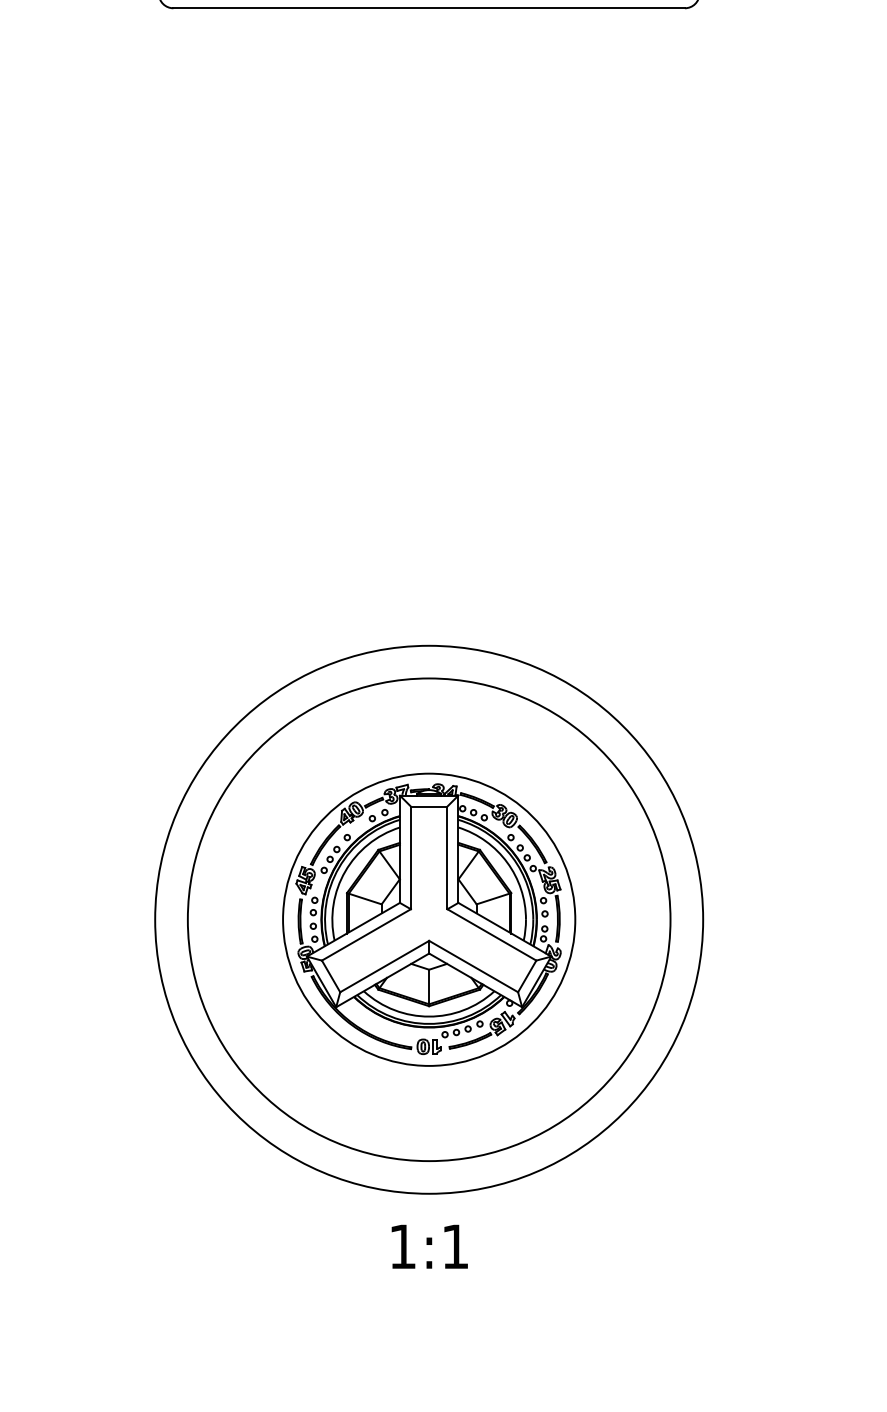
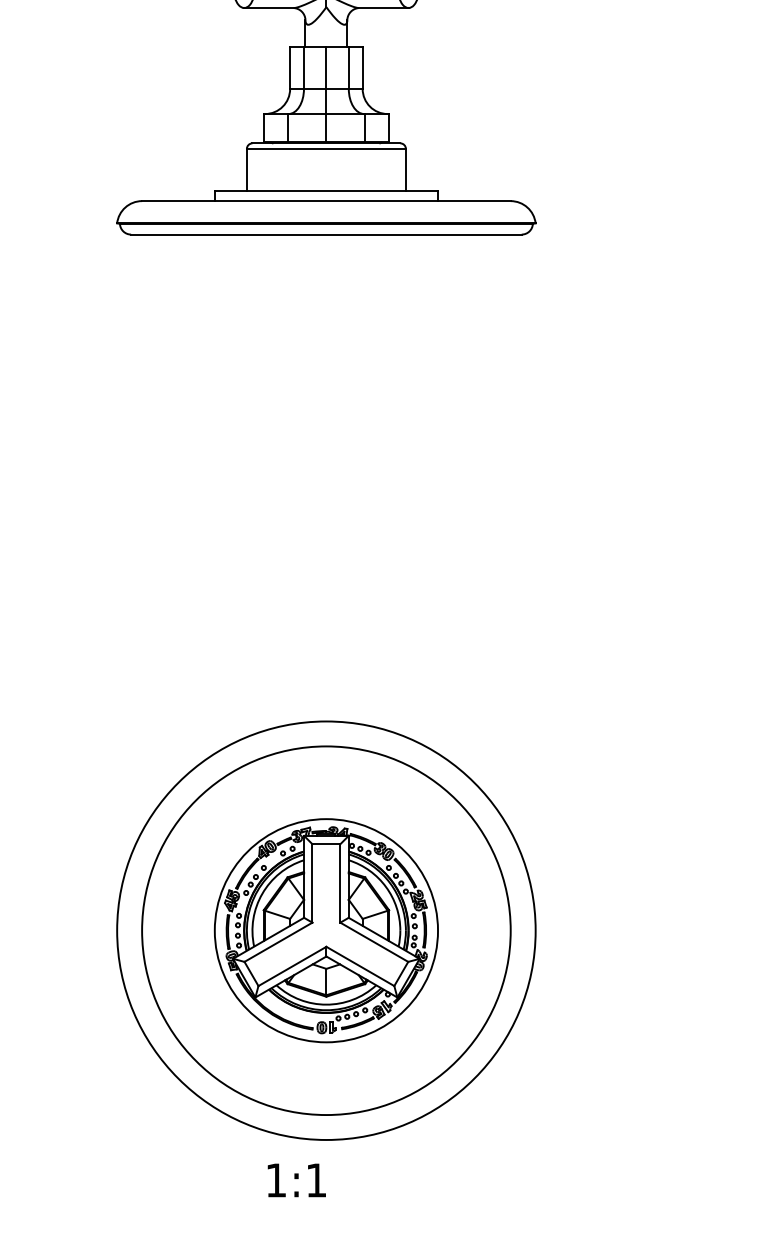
text: (429, 1246) -> (296, 1180), moved

